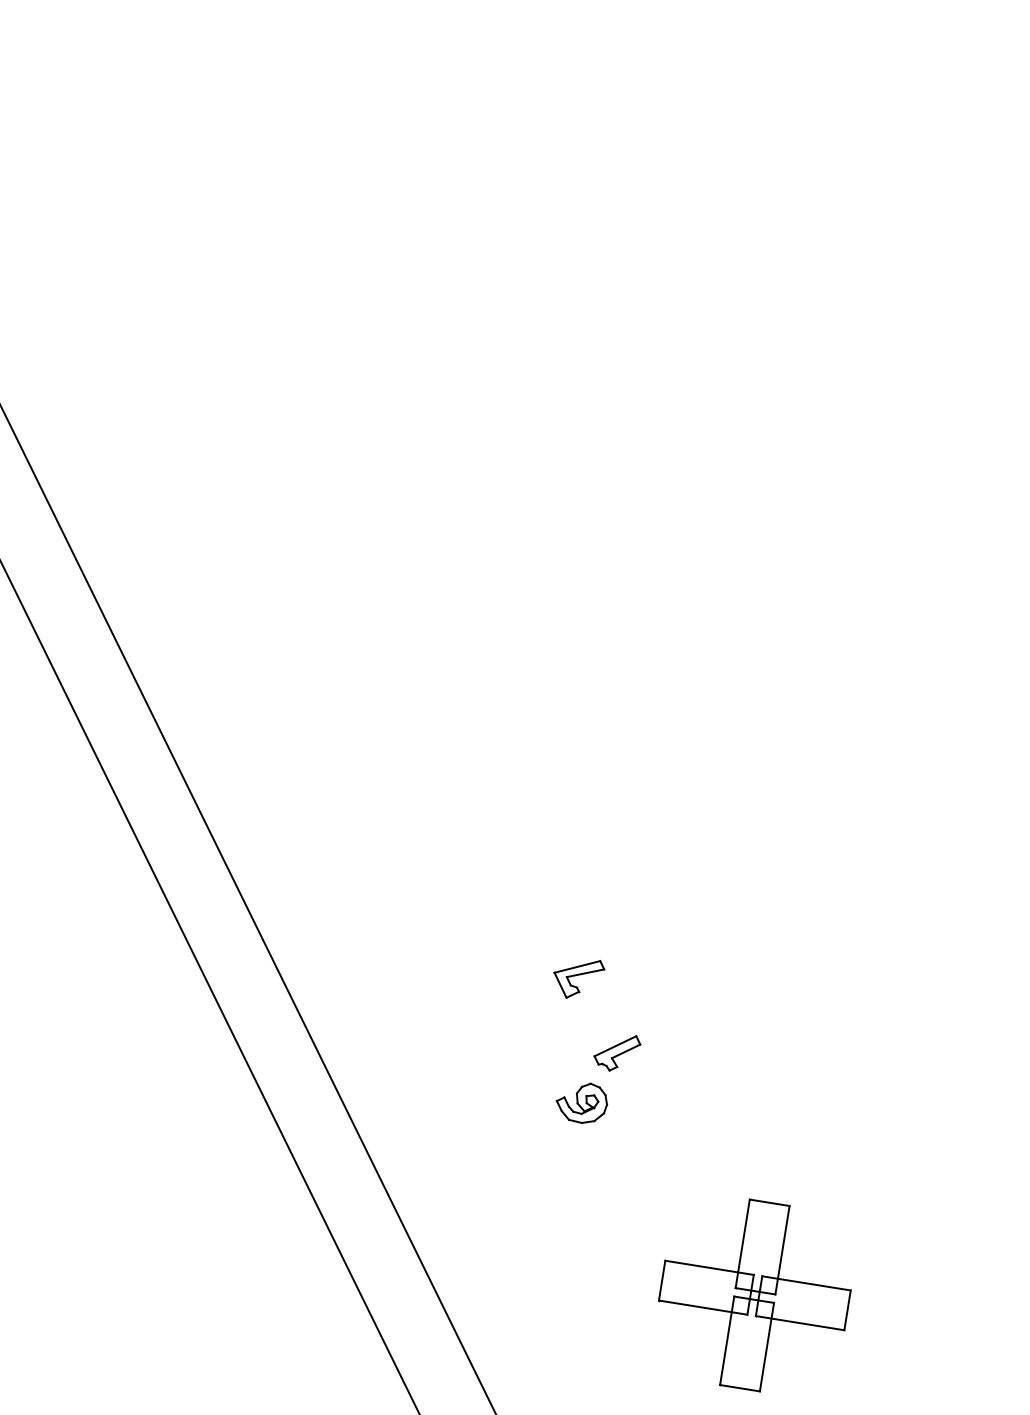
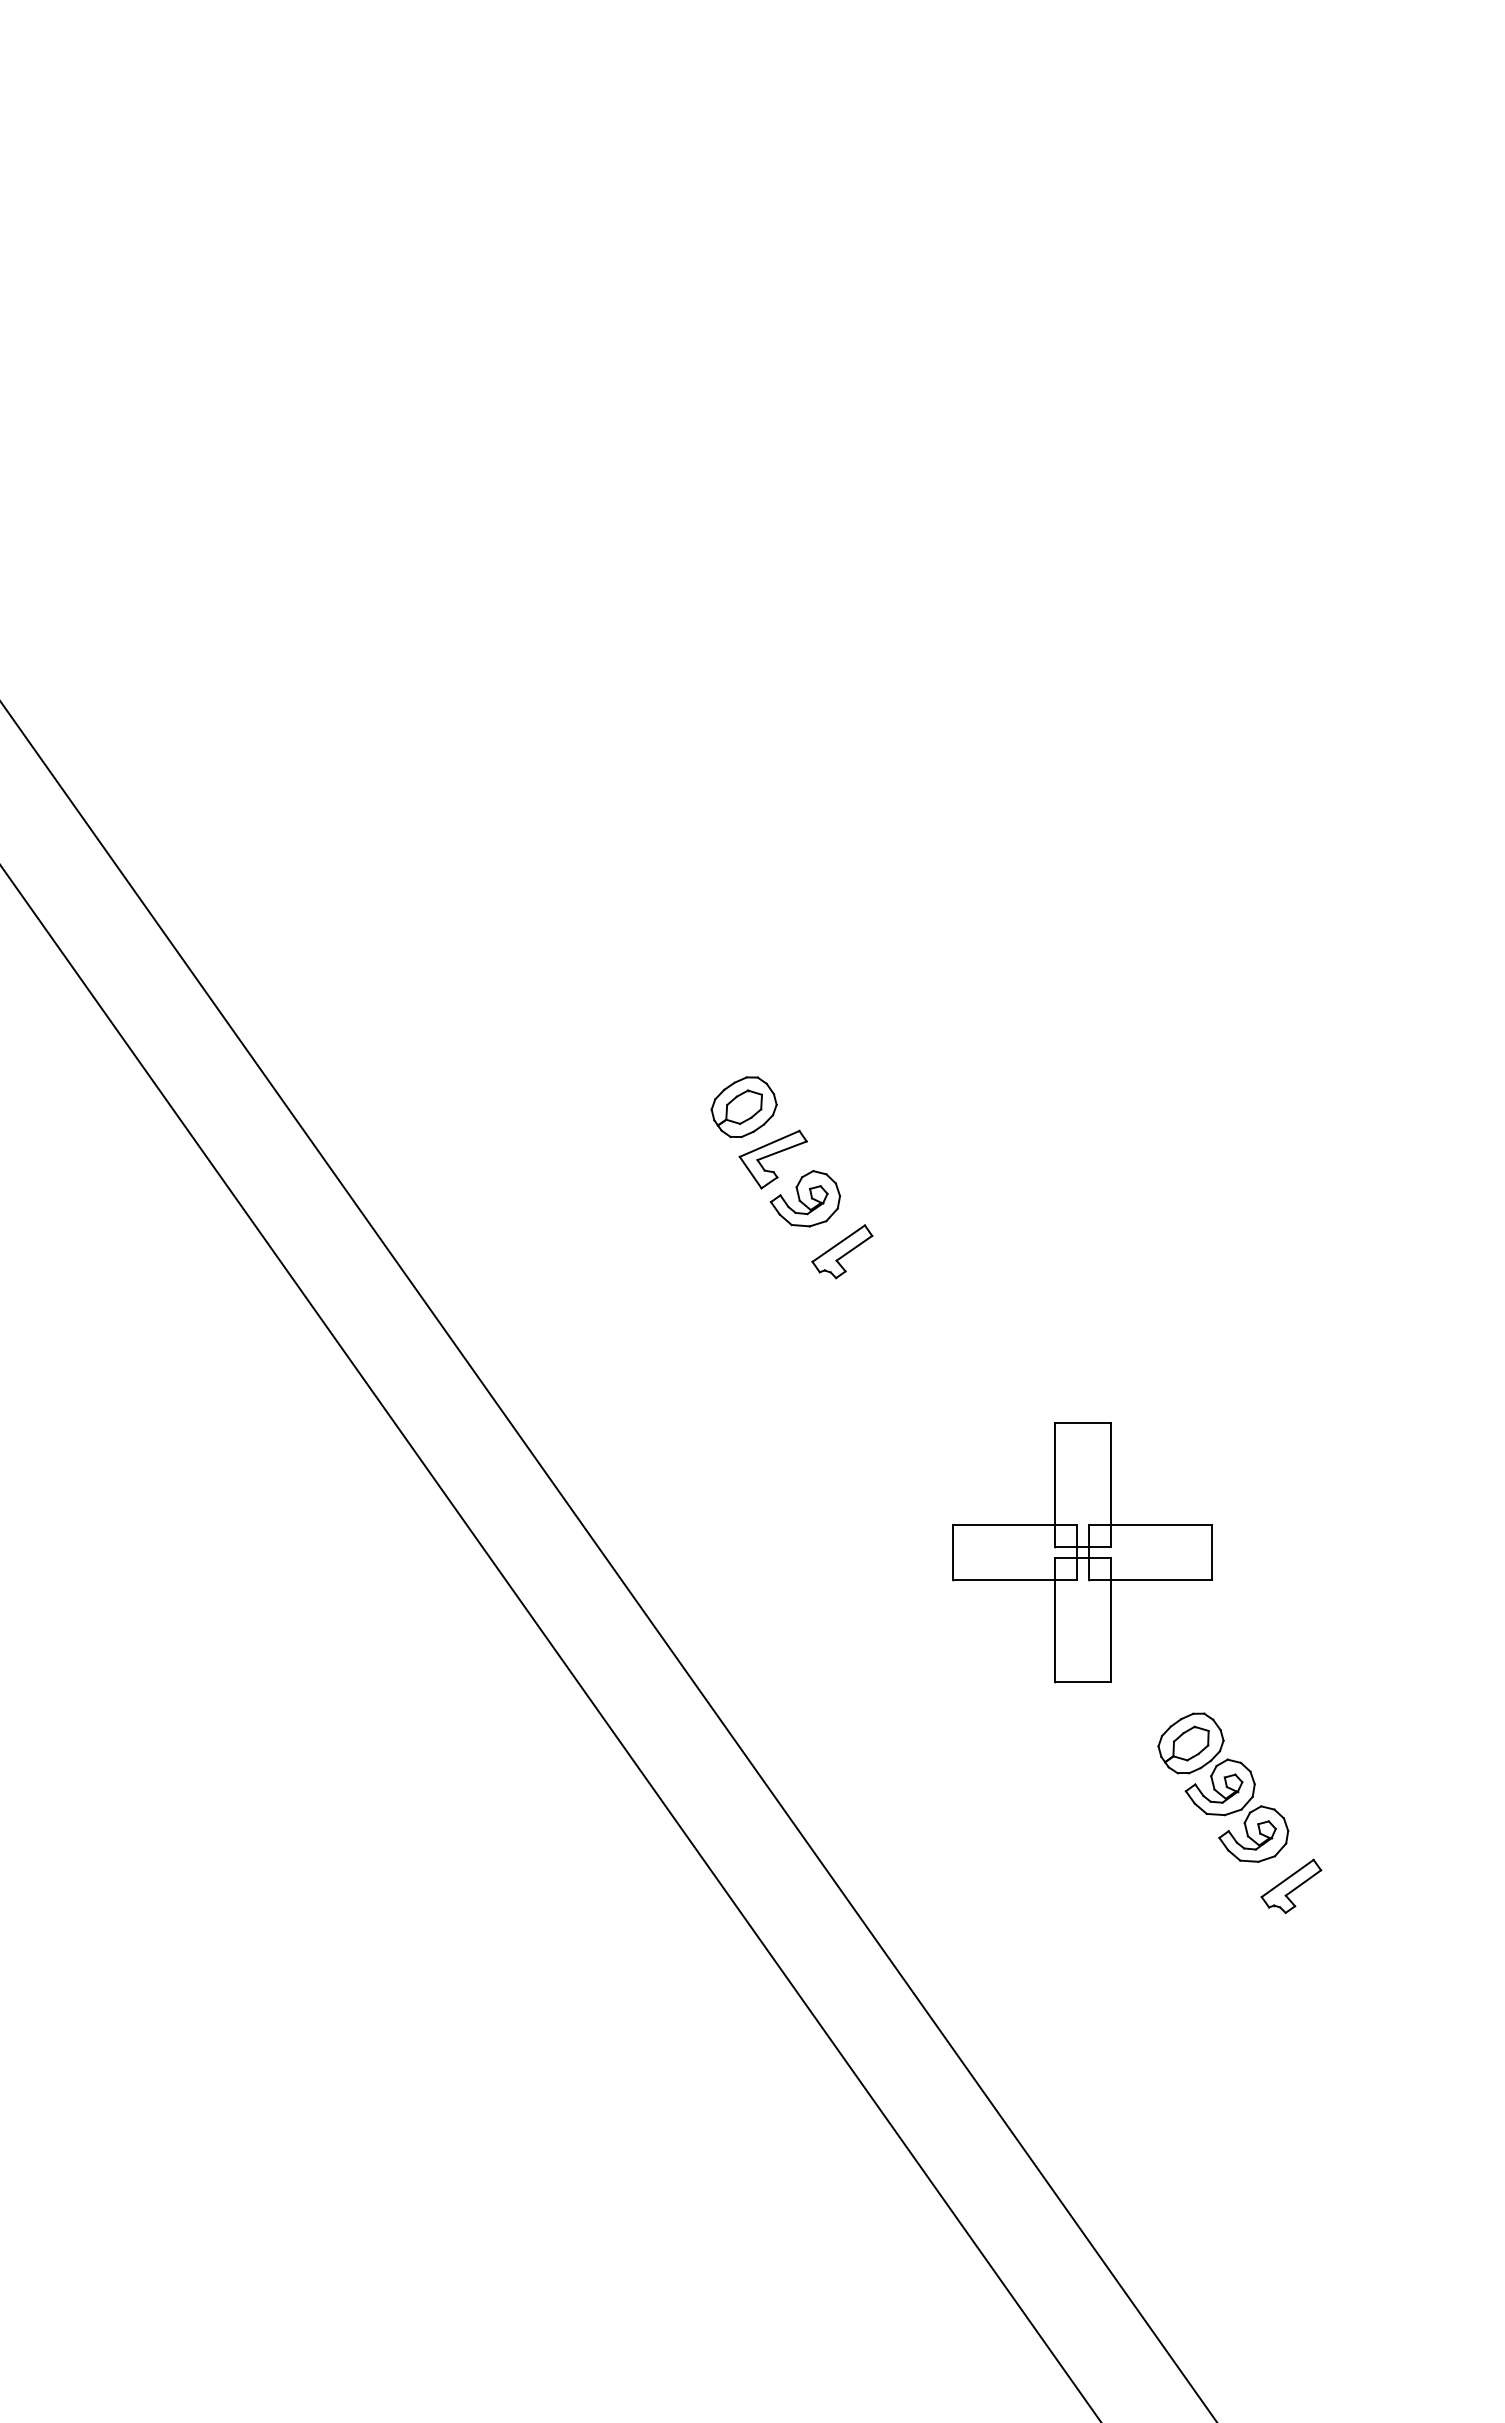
part: (562, 937) -> (743, 1106), added
part: (582, 1102) -> (805, 1198), moved

